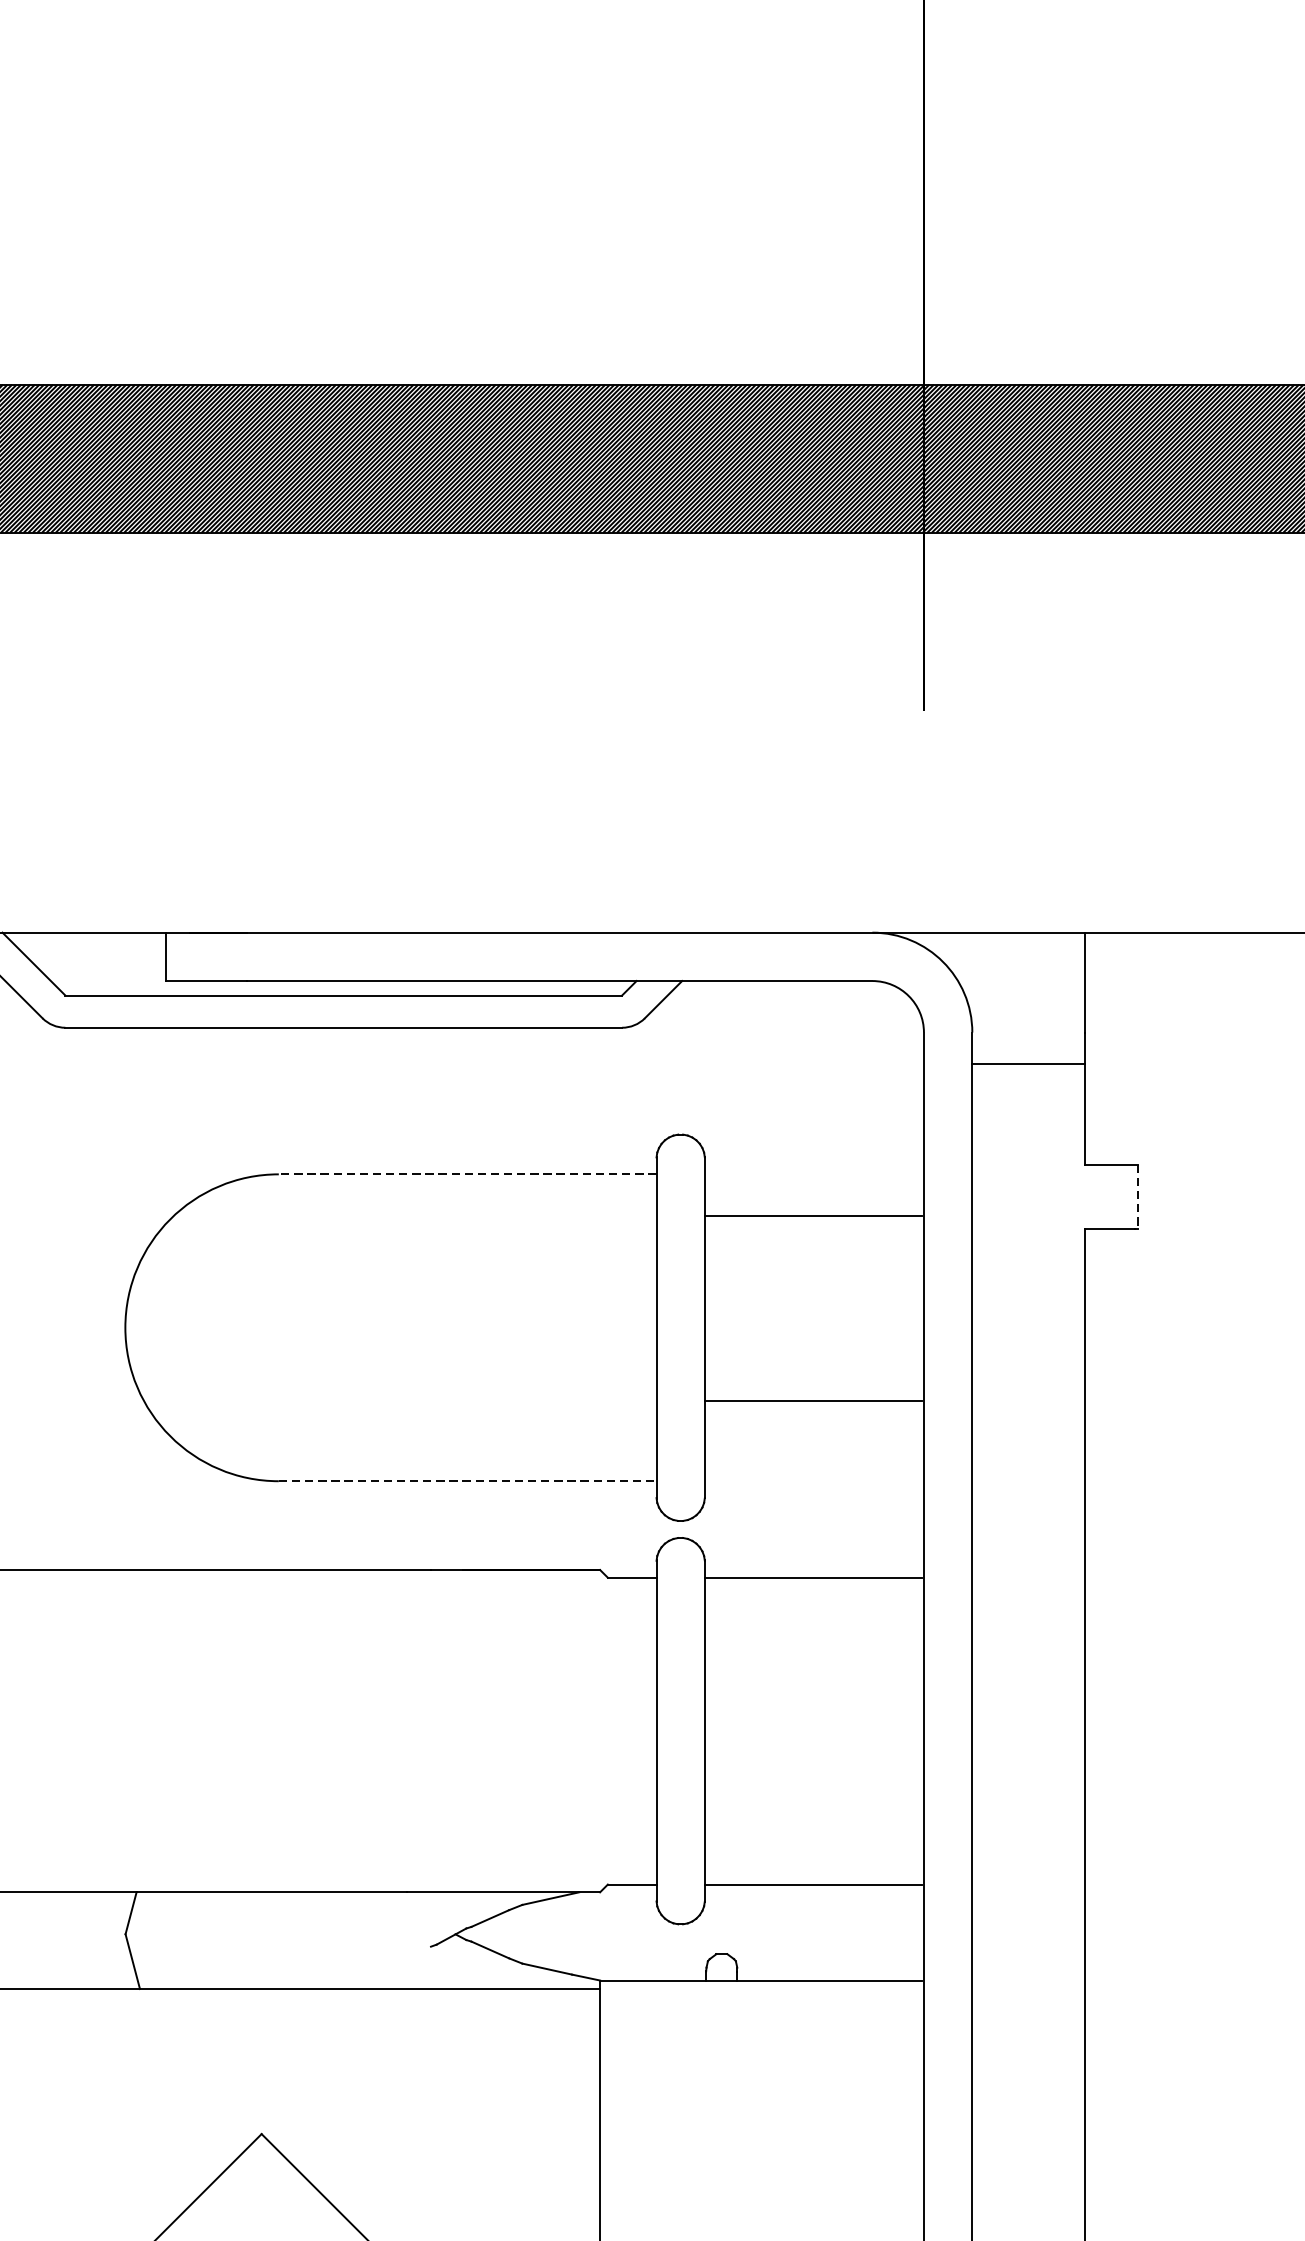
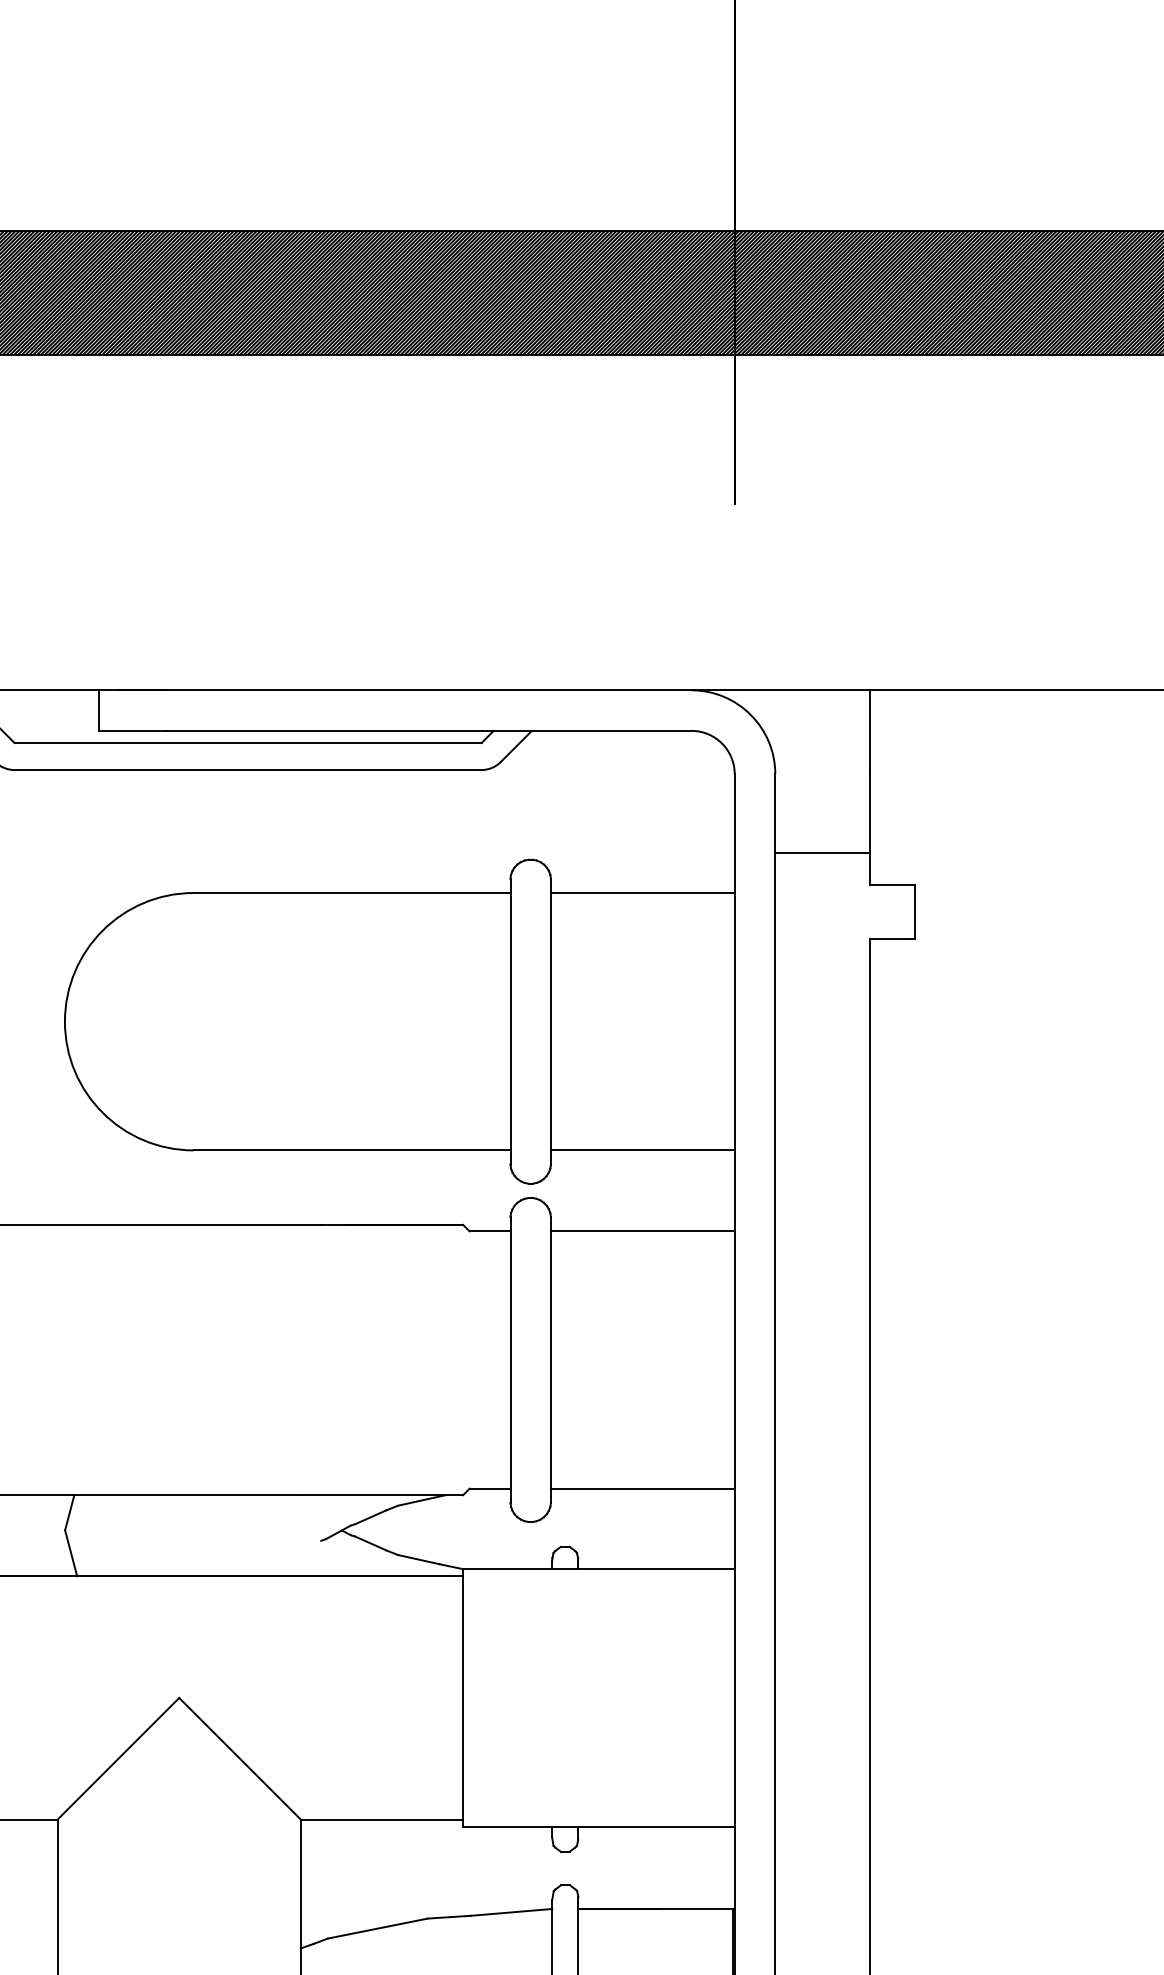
line: (1028, 1064) -> (822, 852), moved
line: (467, 1174) -> (351, 893), dashed -> solid
line: (1138, 1197) -> (914, 912), dashed -> solid
line: (812, 1216) -> (641, 893), moved
line: (812, 1401) -> (641, 1150), moved
line: (468, 1481) -> (352, 1150), dashed -> solid

